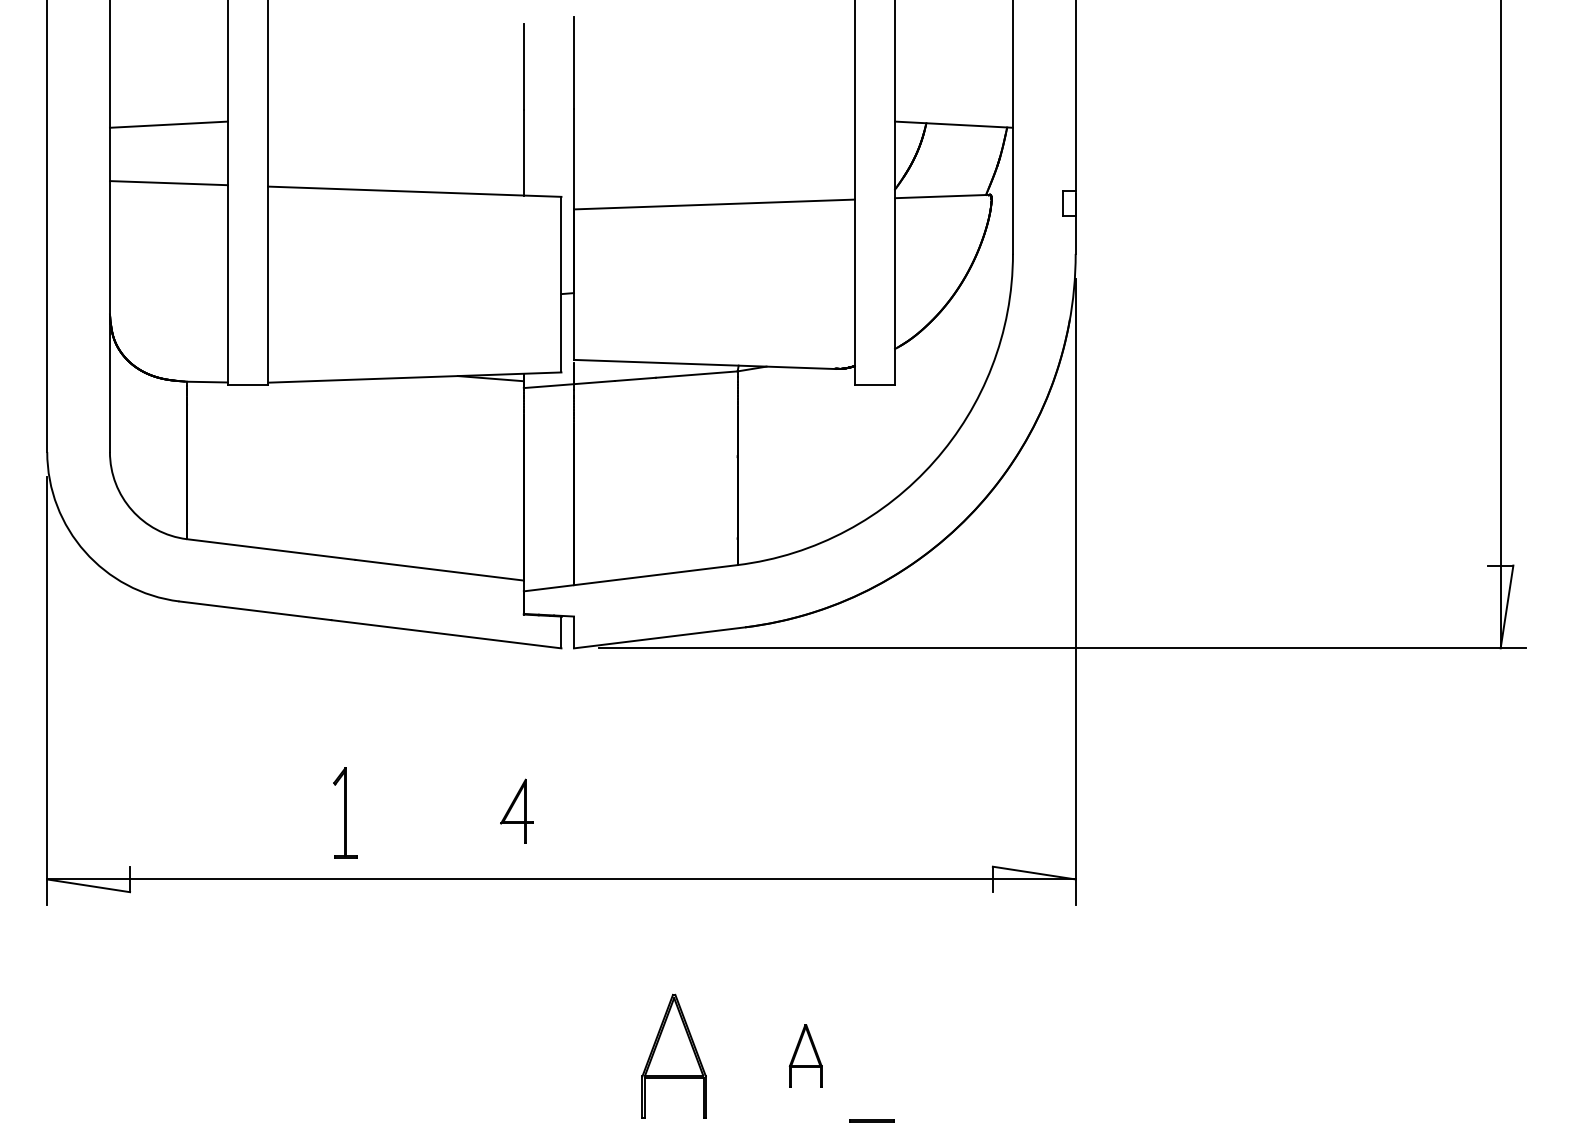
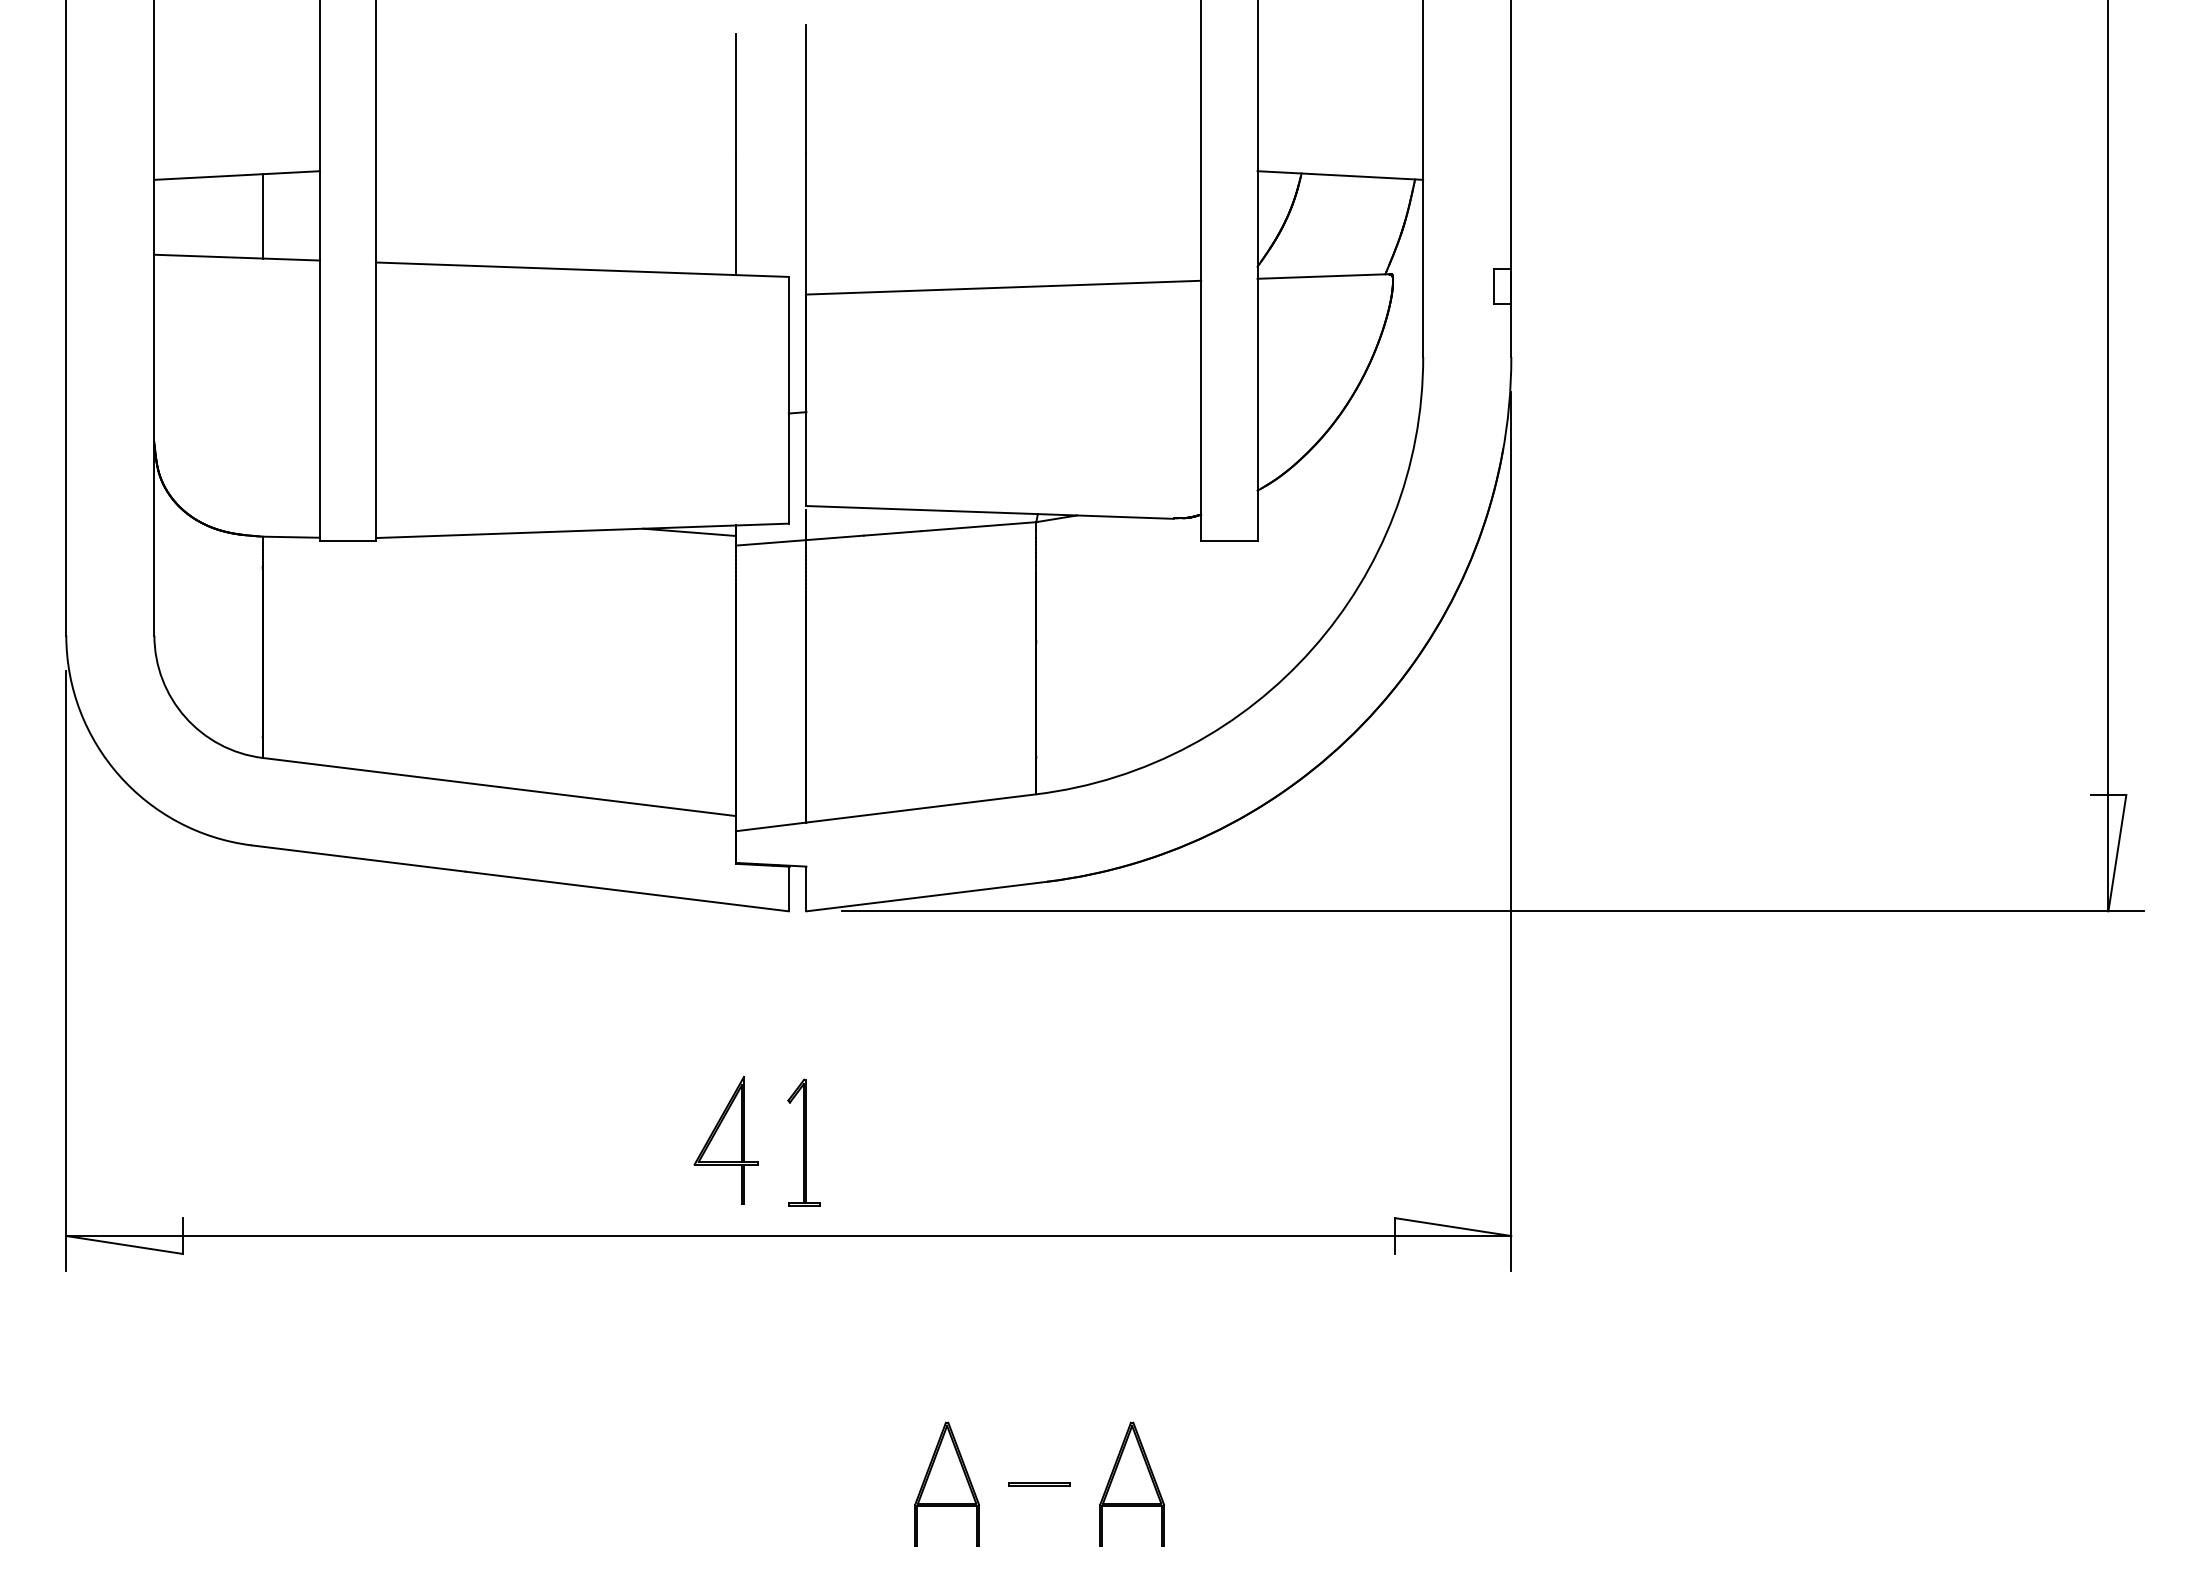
line: (186, 153) -> (262, 216), added
part: (516, 811) -> (725, 1140), size x1.43
part: (344, 812) -> (803, 1142), moved
part: (673, 1055) -> (946, 1483), size x0.71
part: (805, 1055) -> (1131, 1483), size x1.43
line: (871, 1120) -> (1039, 1483), moved

